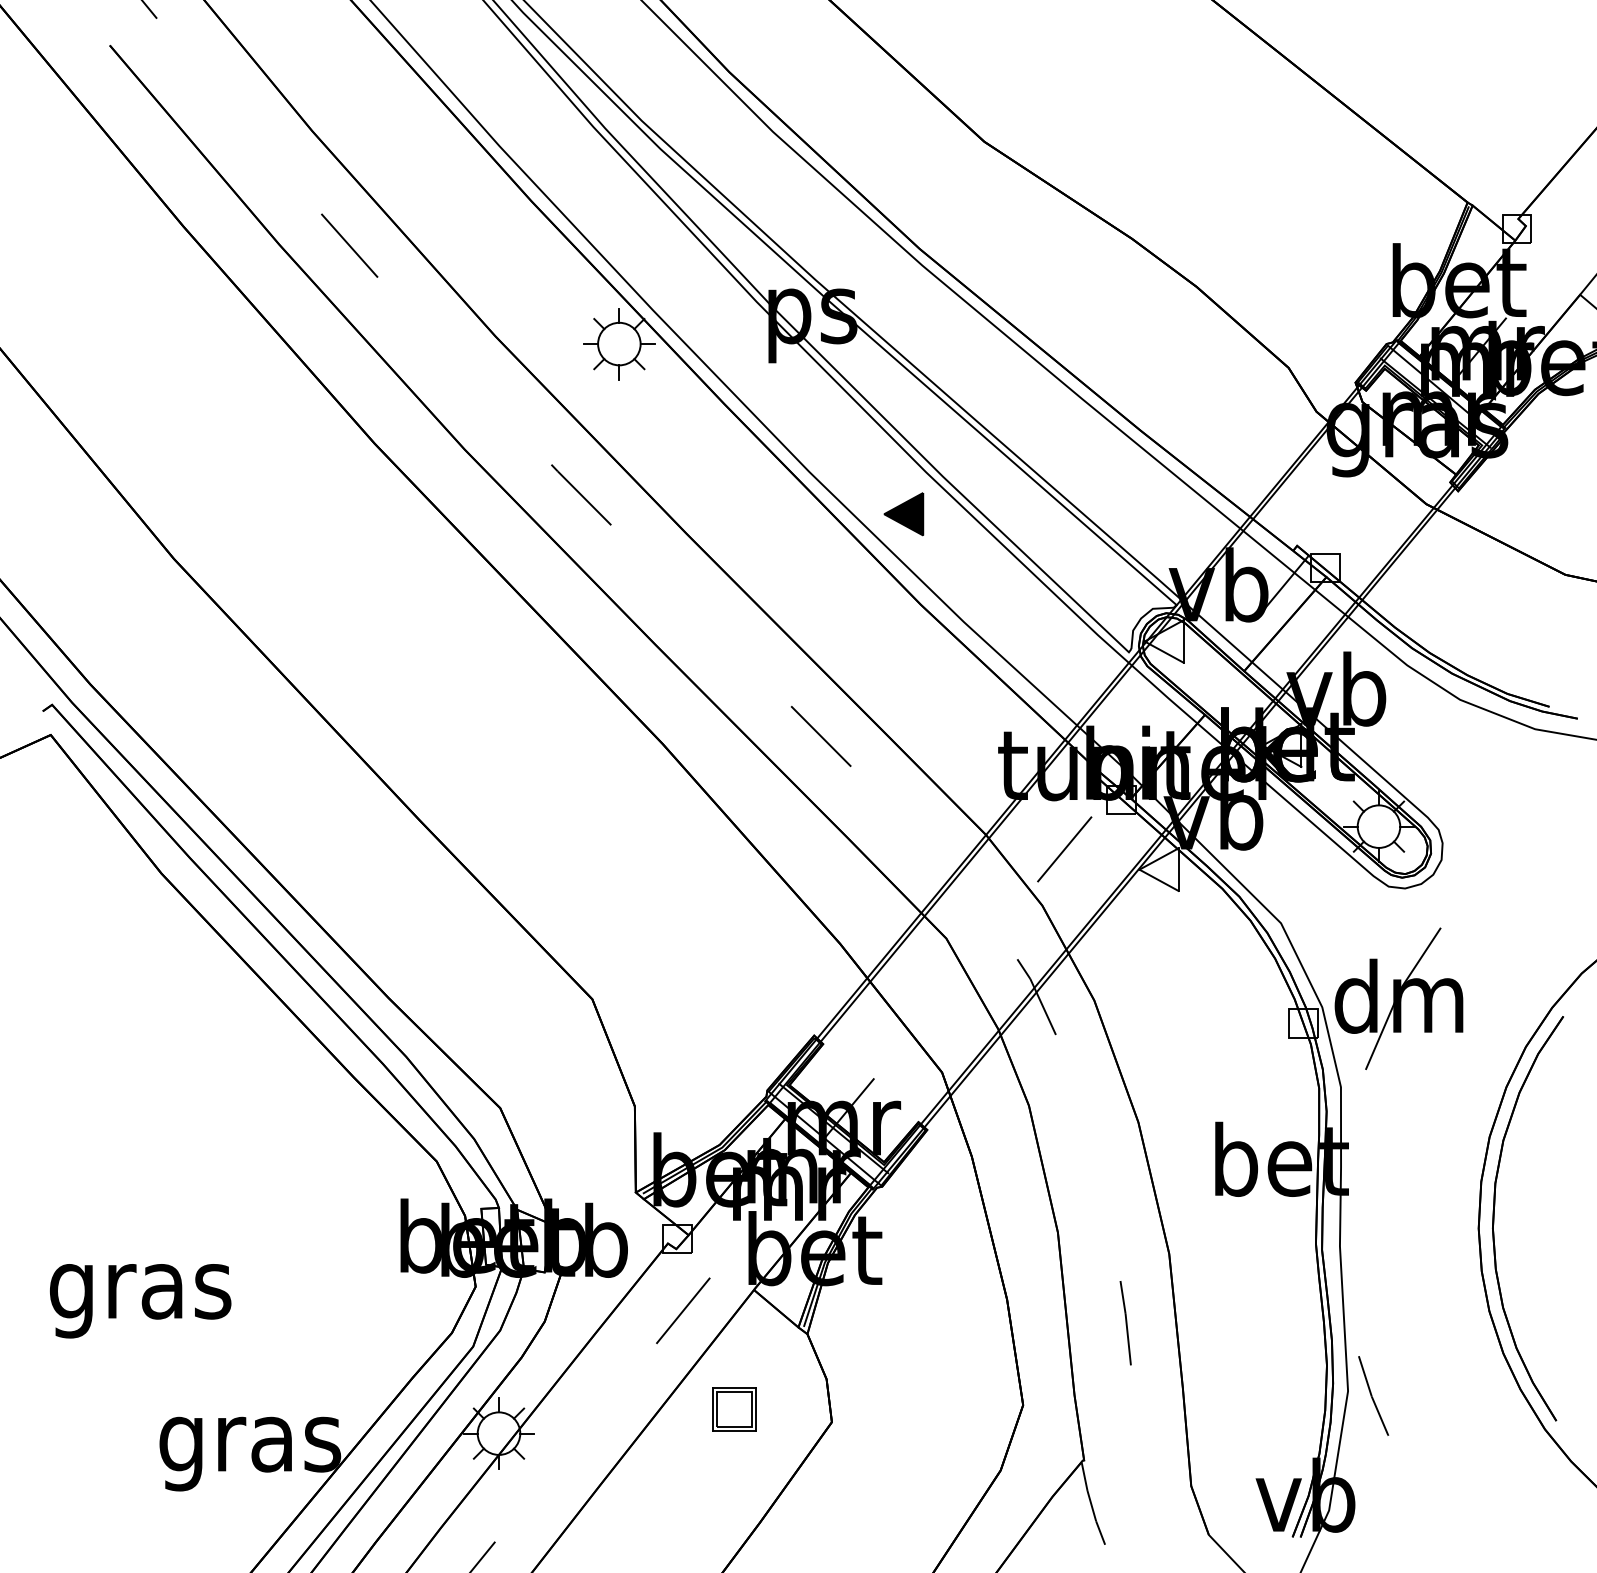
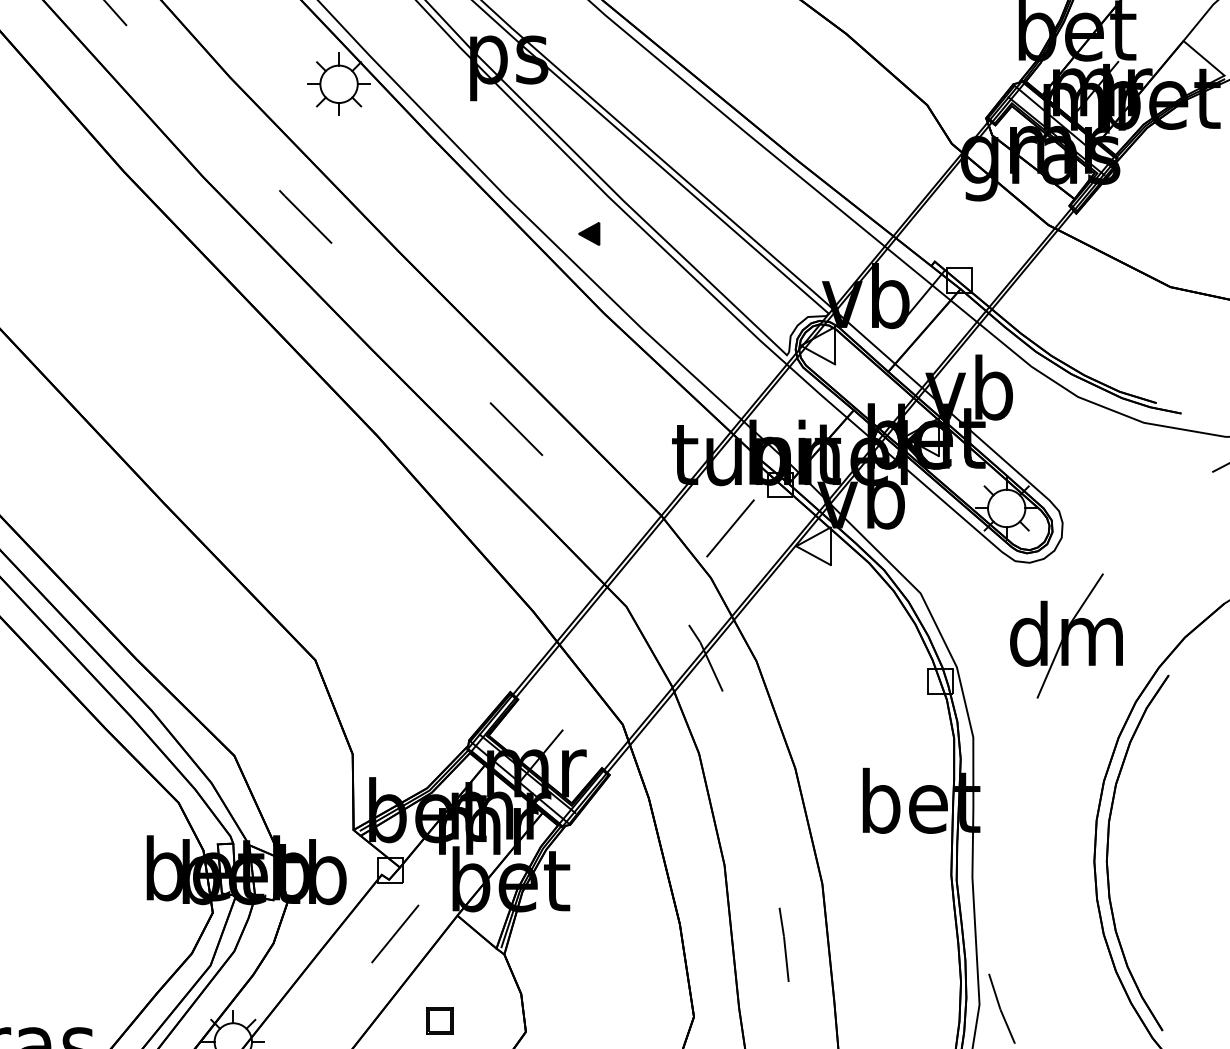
part: (903, 514) -> (588, 234), size x0.6
part: (1398, 998) -> (1066, 635), moved
part: (734, 1409) -> (440, 1020), size x0.7

